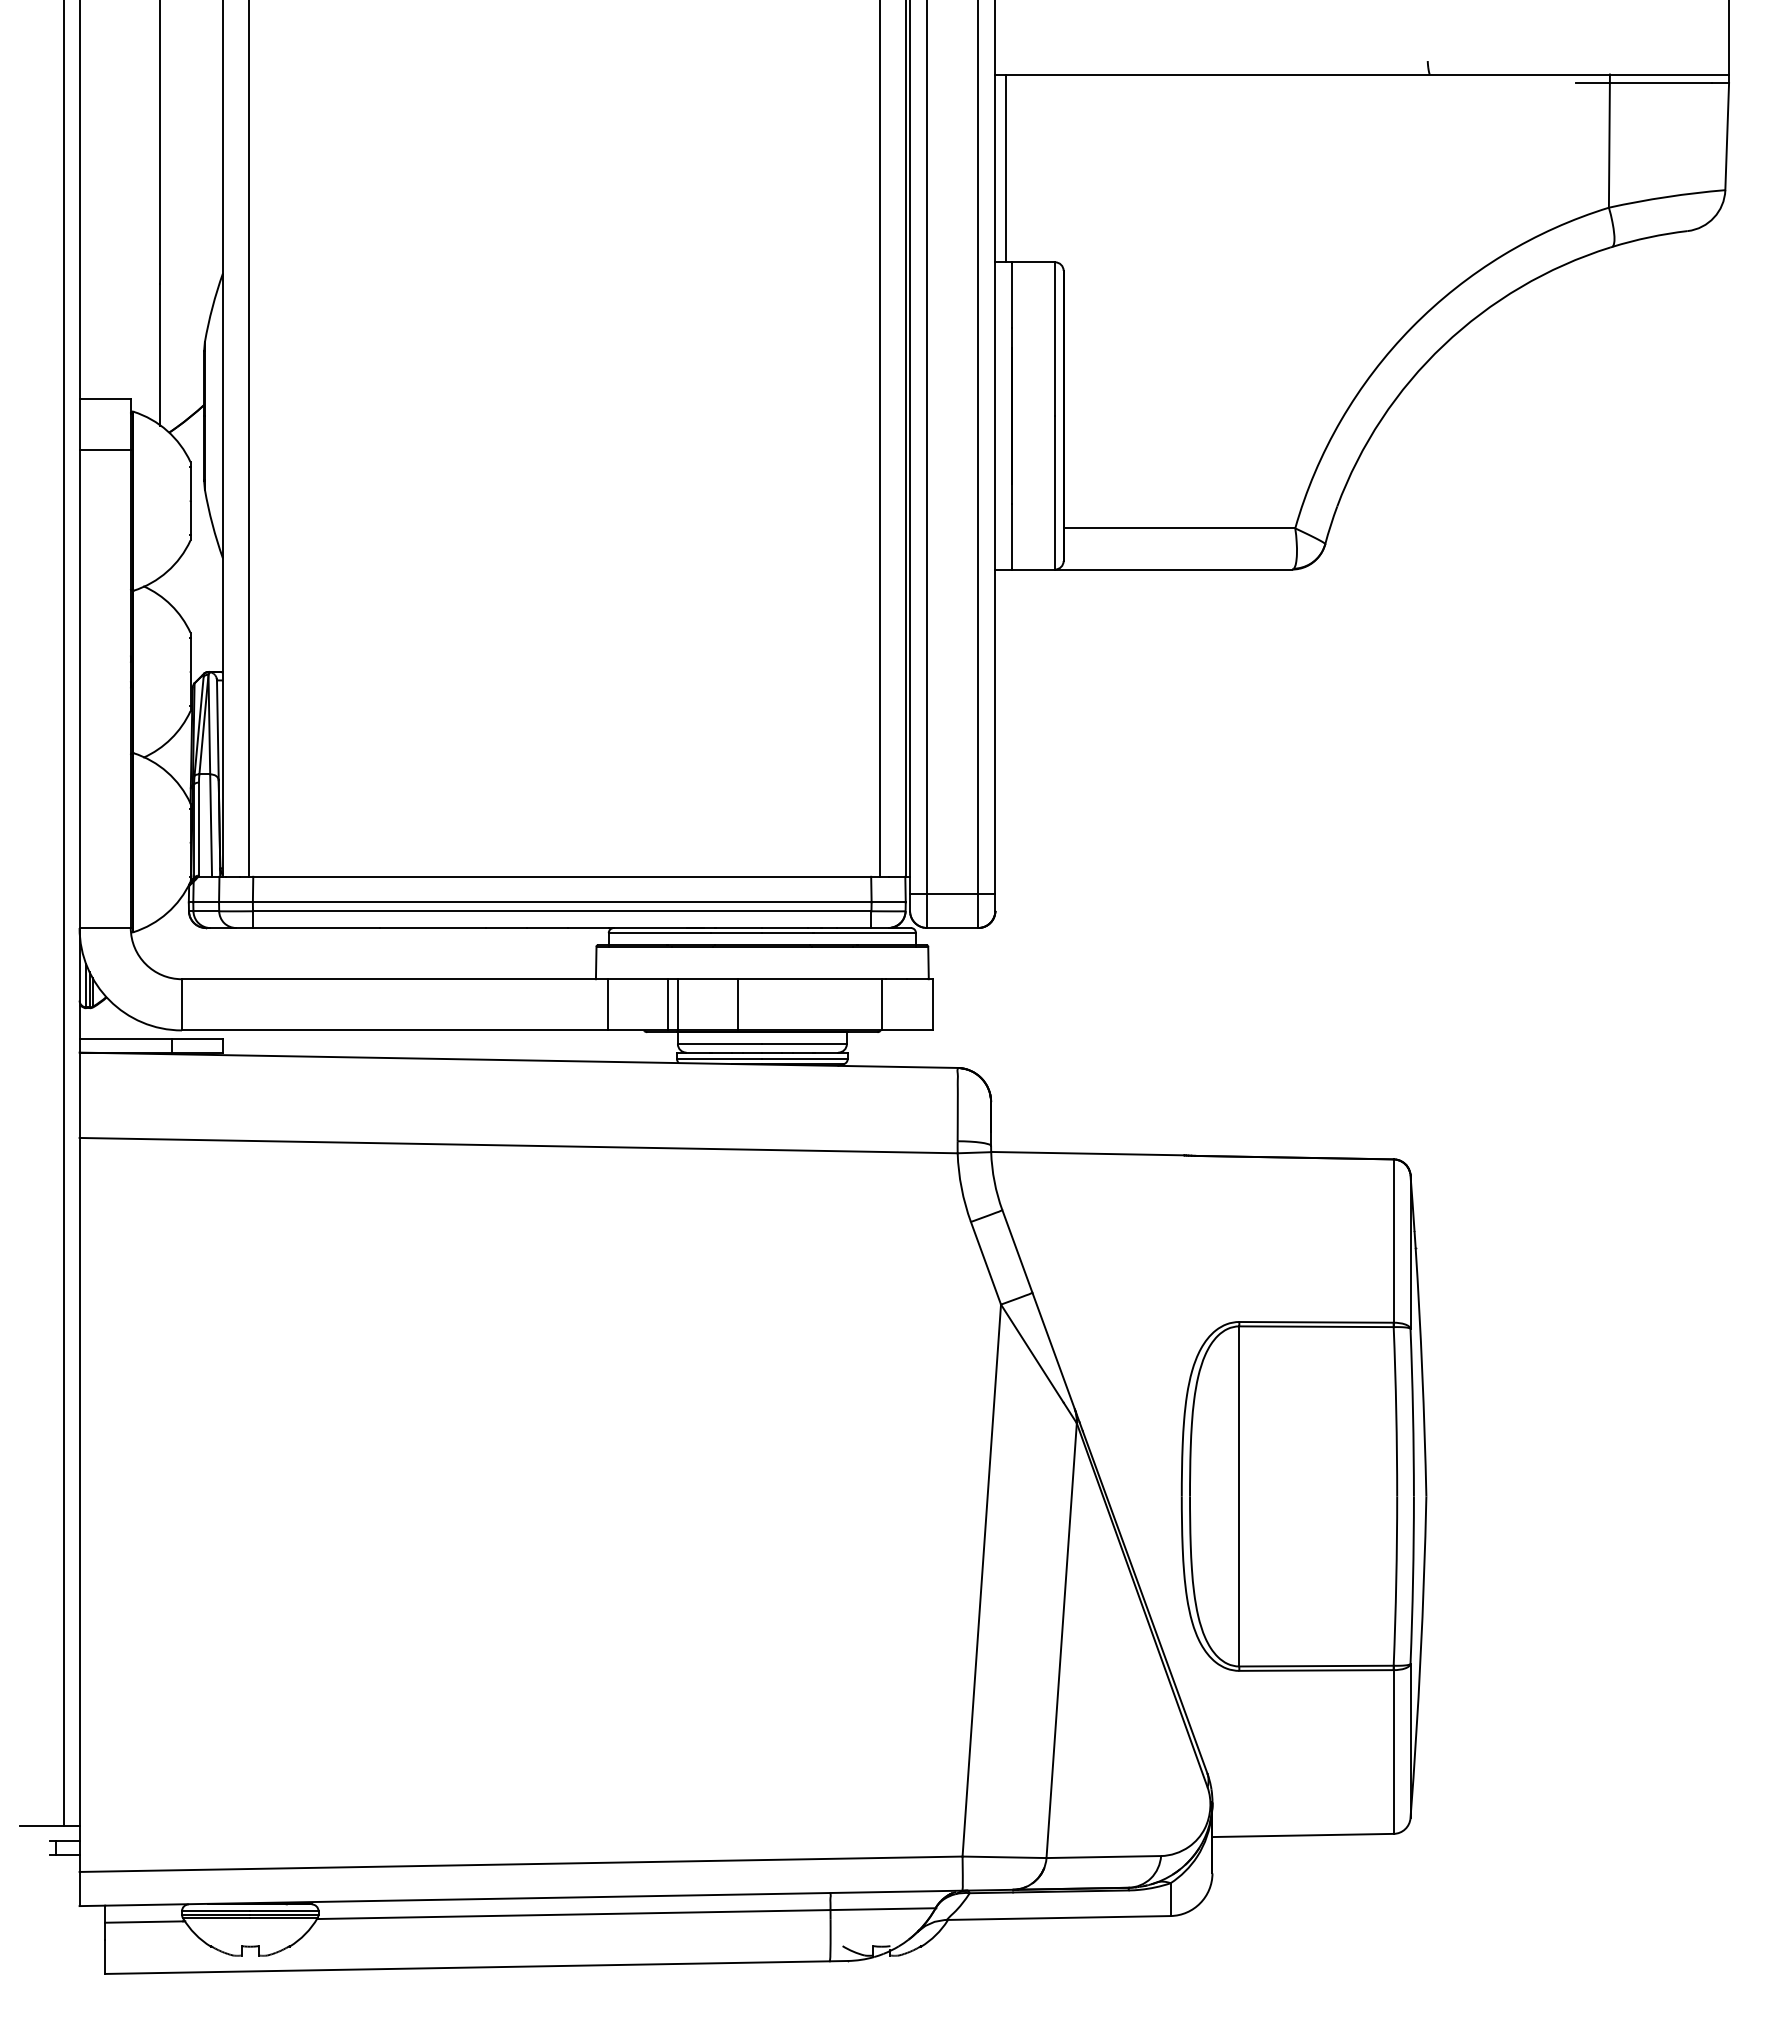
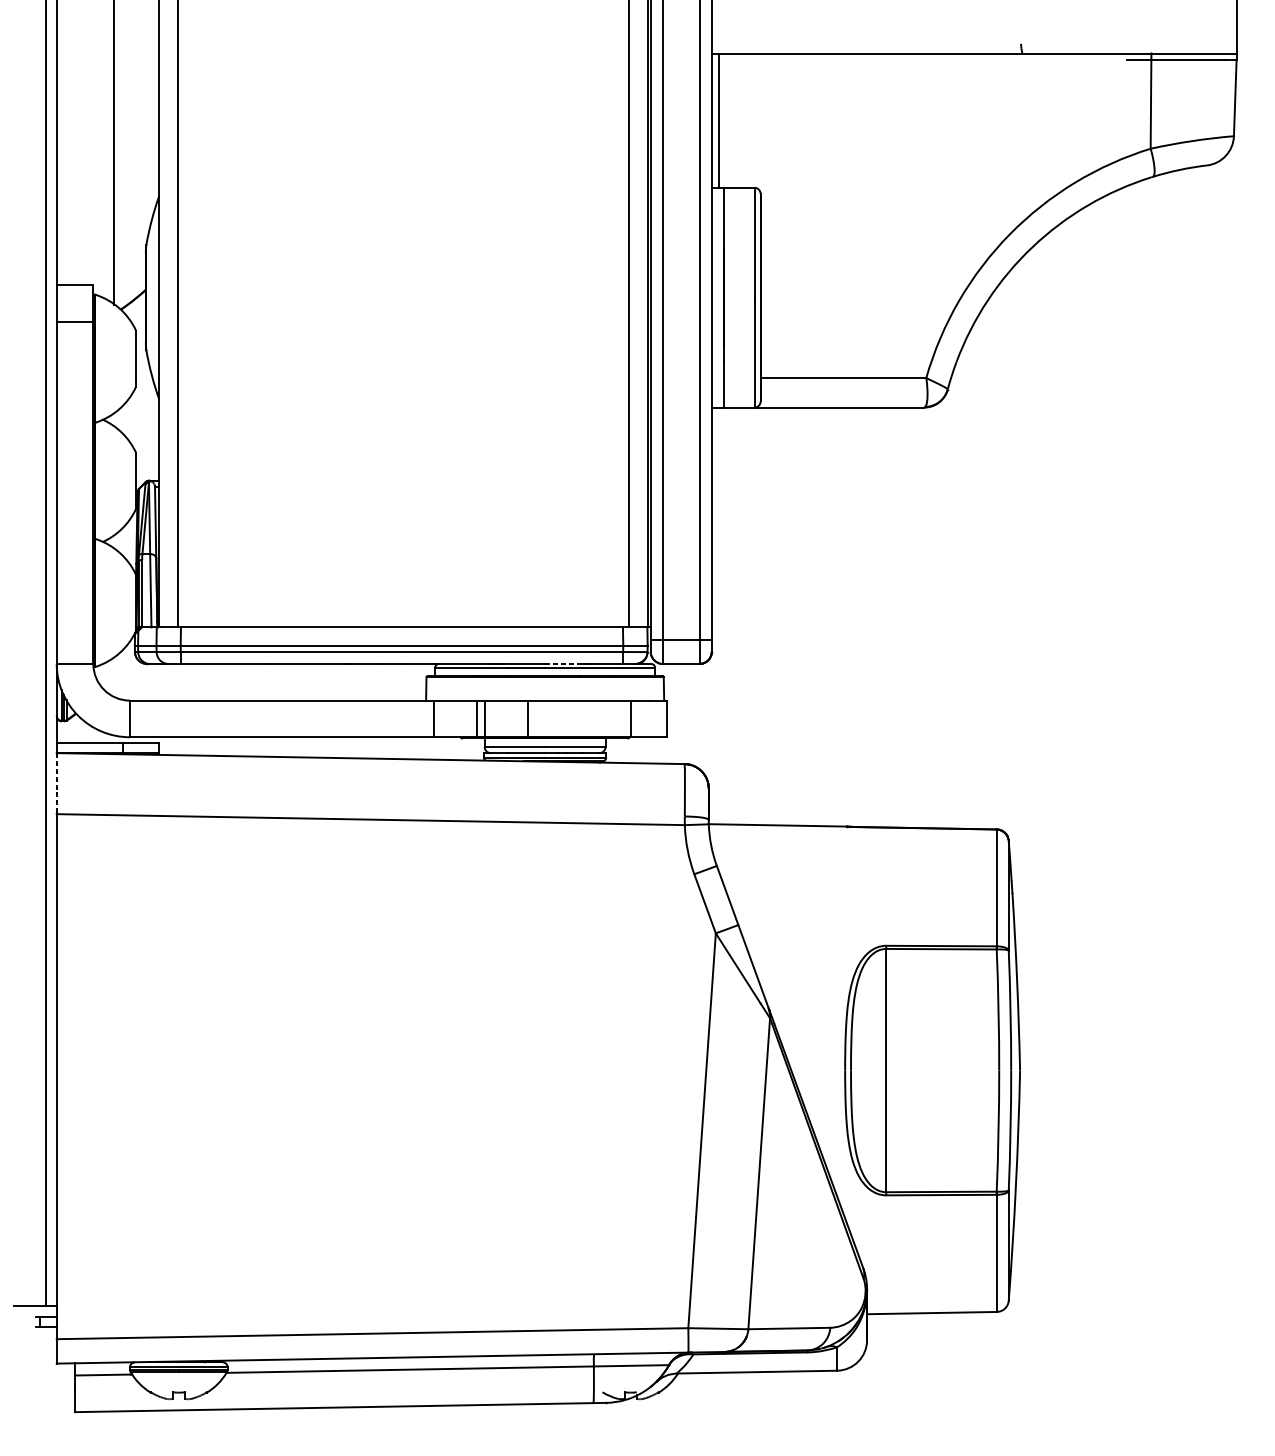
line: (785, 928) -> (561, 664), solid -> dashed
line: (79, 1095) -> (56, 783), solid -> dashed

